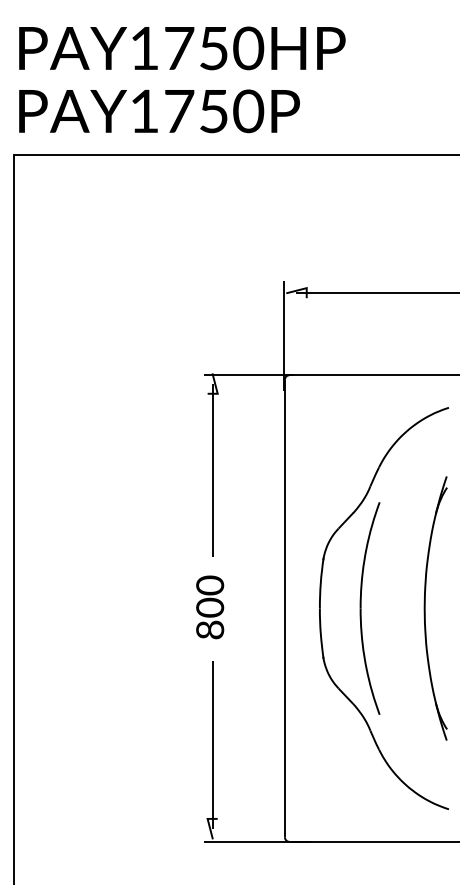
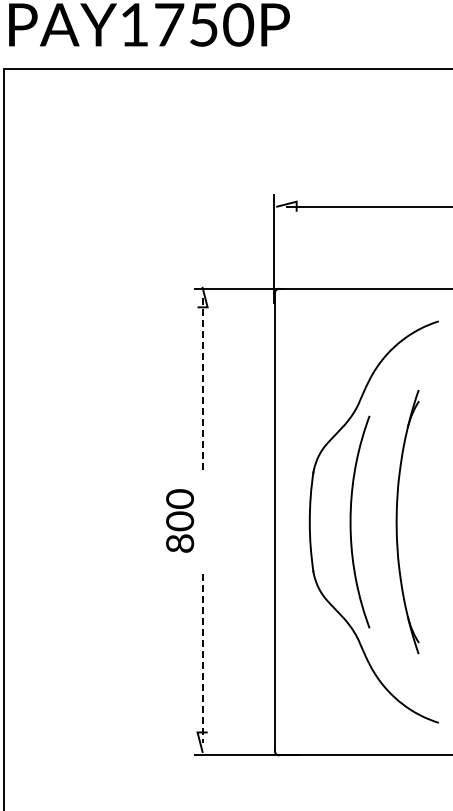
line: (212, 469) -> (202, 383), solid -> dashed
text: (210, 607) -> (180, 521), moved
part: (425, 608) -> (397, 522), moved
line: (212, 745) -> (202, 659), solid -> dashed

